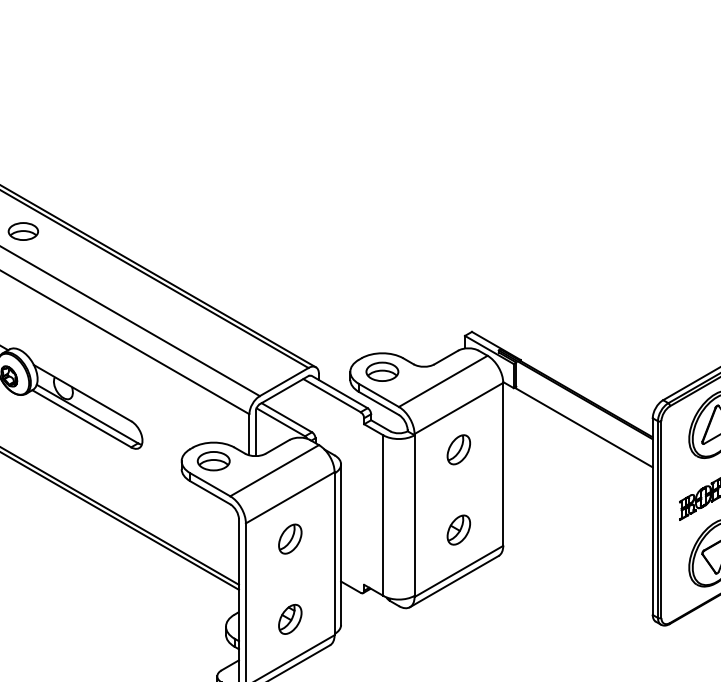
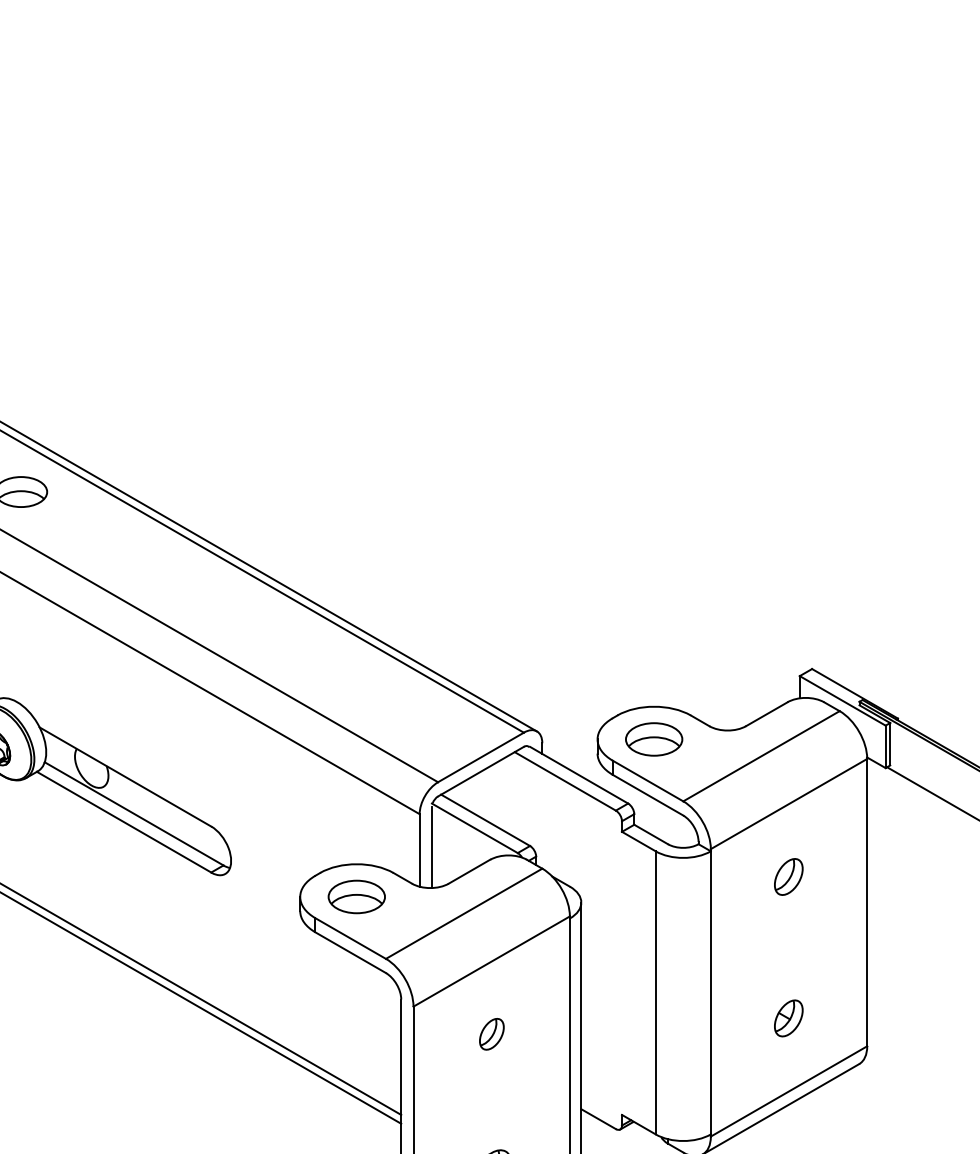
part: (458, 449) -> (788, 876), size x0.7
part: (458, 529) -> (788, 1017), size x0.7
part: (290, 538) -> (492, 1033), size x0.6

